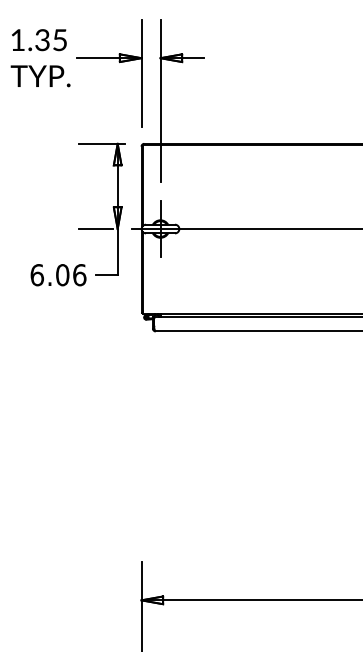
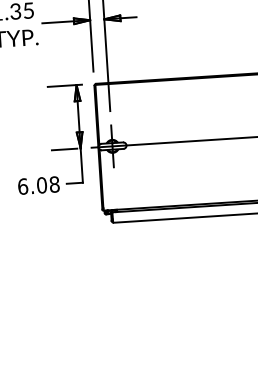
text: (79, 275) -> (54, 184), 6.06 -> 6.08

